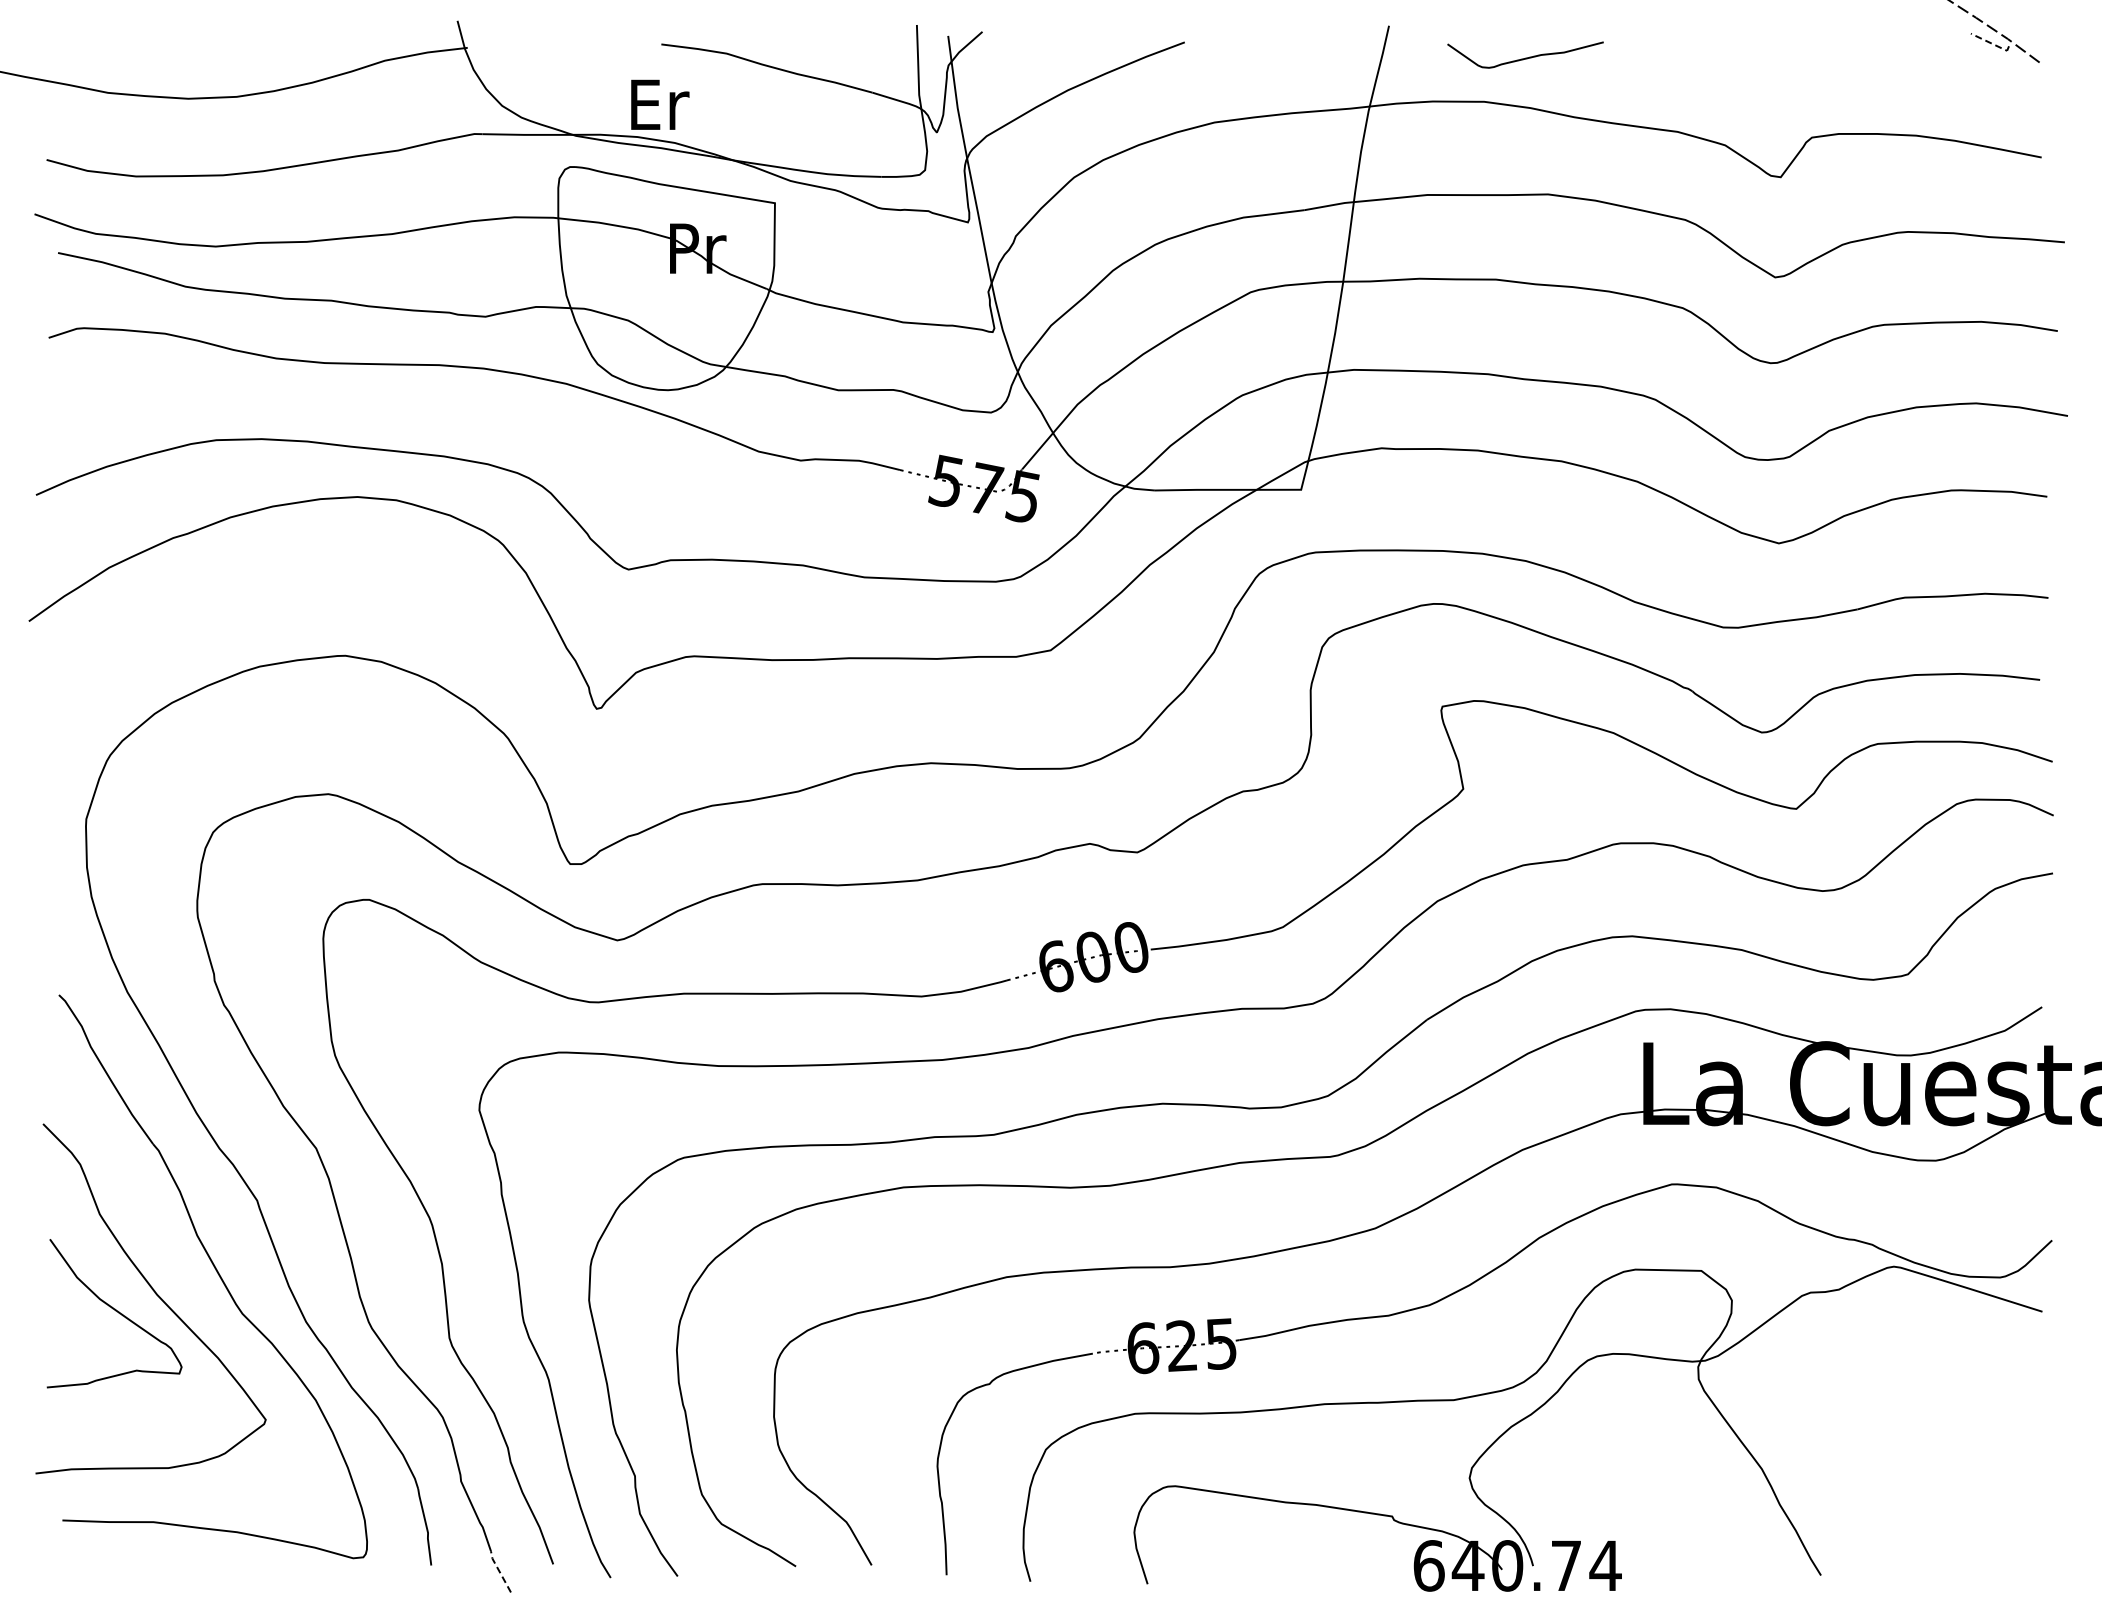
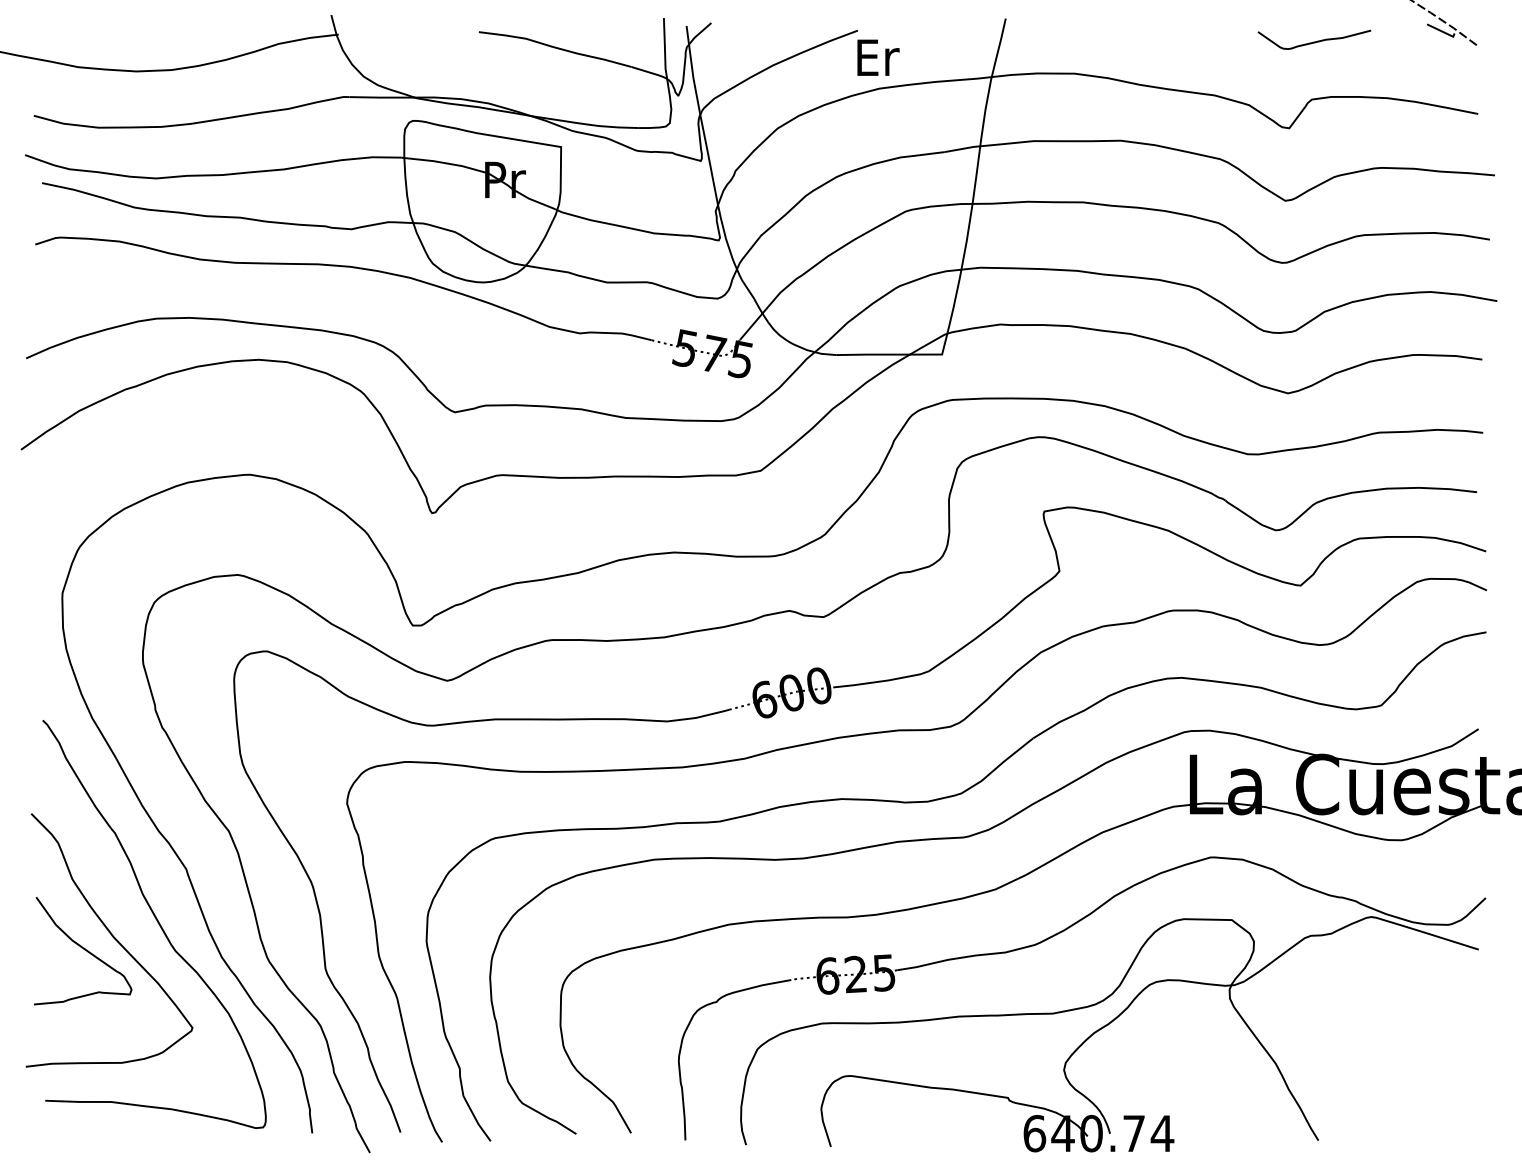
line: (1991, 43) -> (1441, 31), dashed -> solid
curve: (1525, 57) -> (1314, 41), moved
text: (660, 104) -> (878, 57), moved
line: (499, 1571) -> (361, 1137), dashed -> solid

